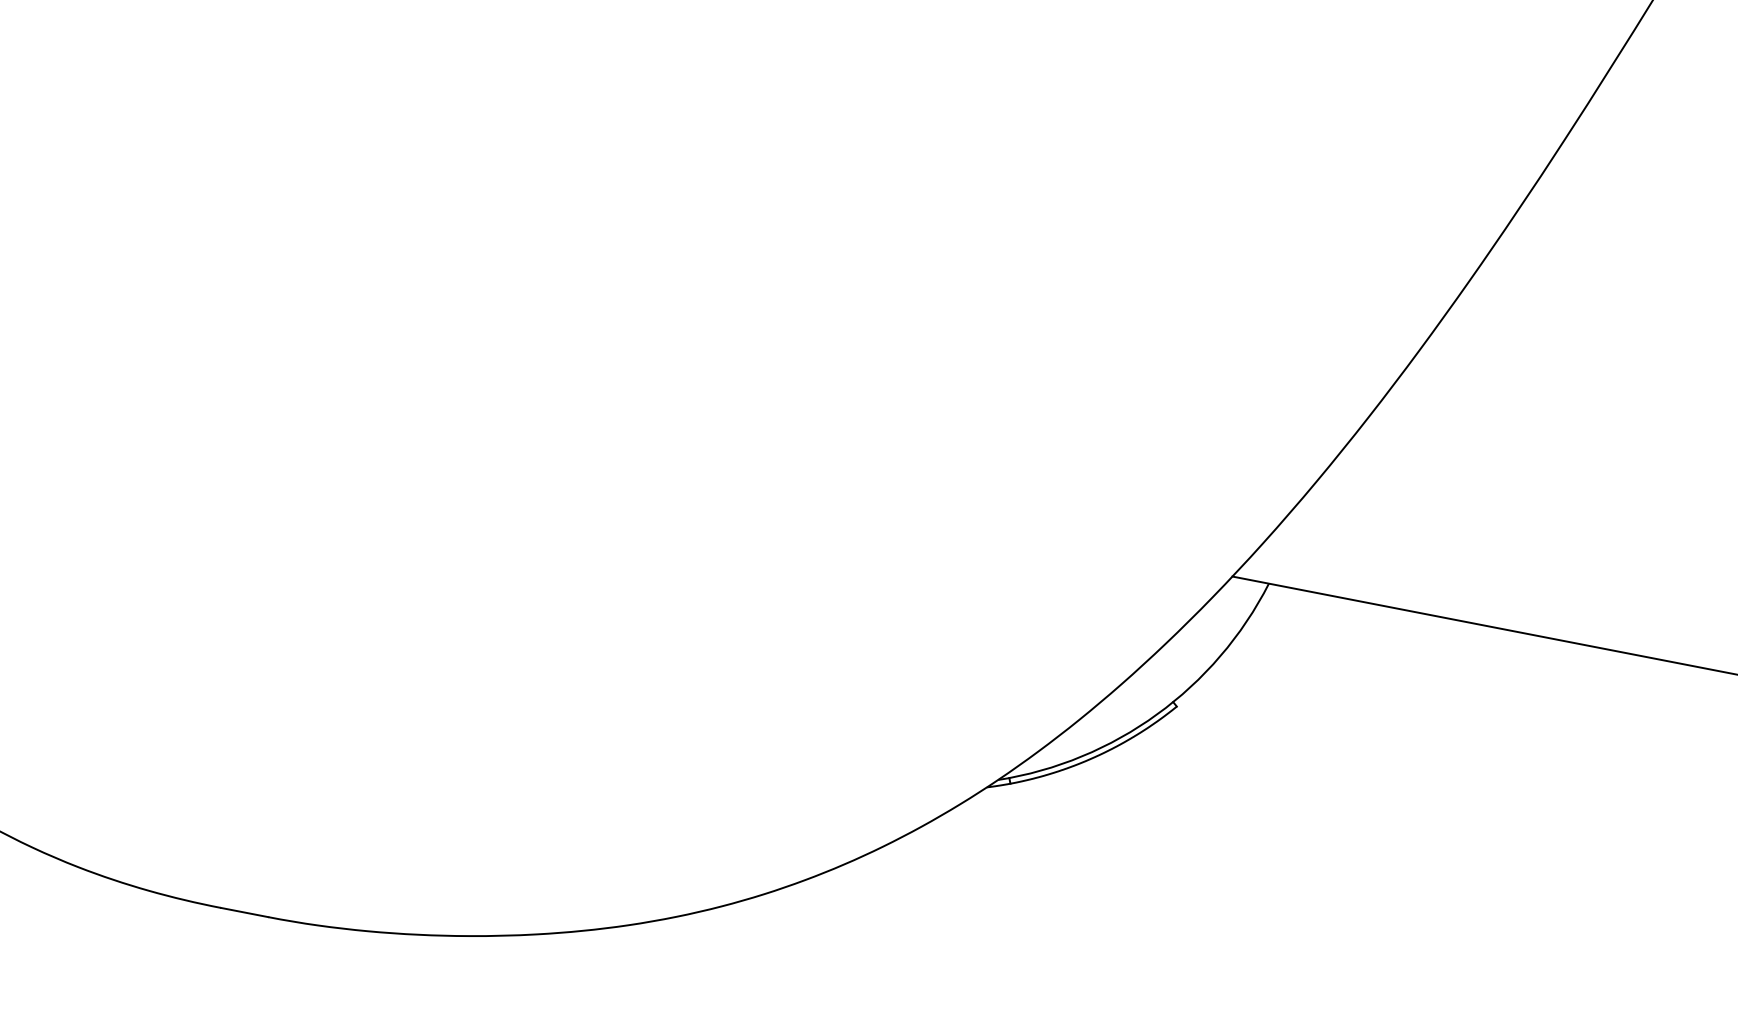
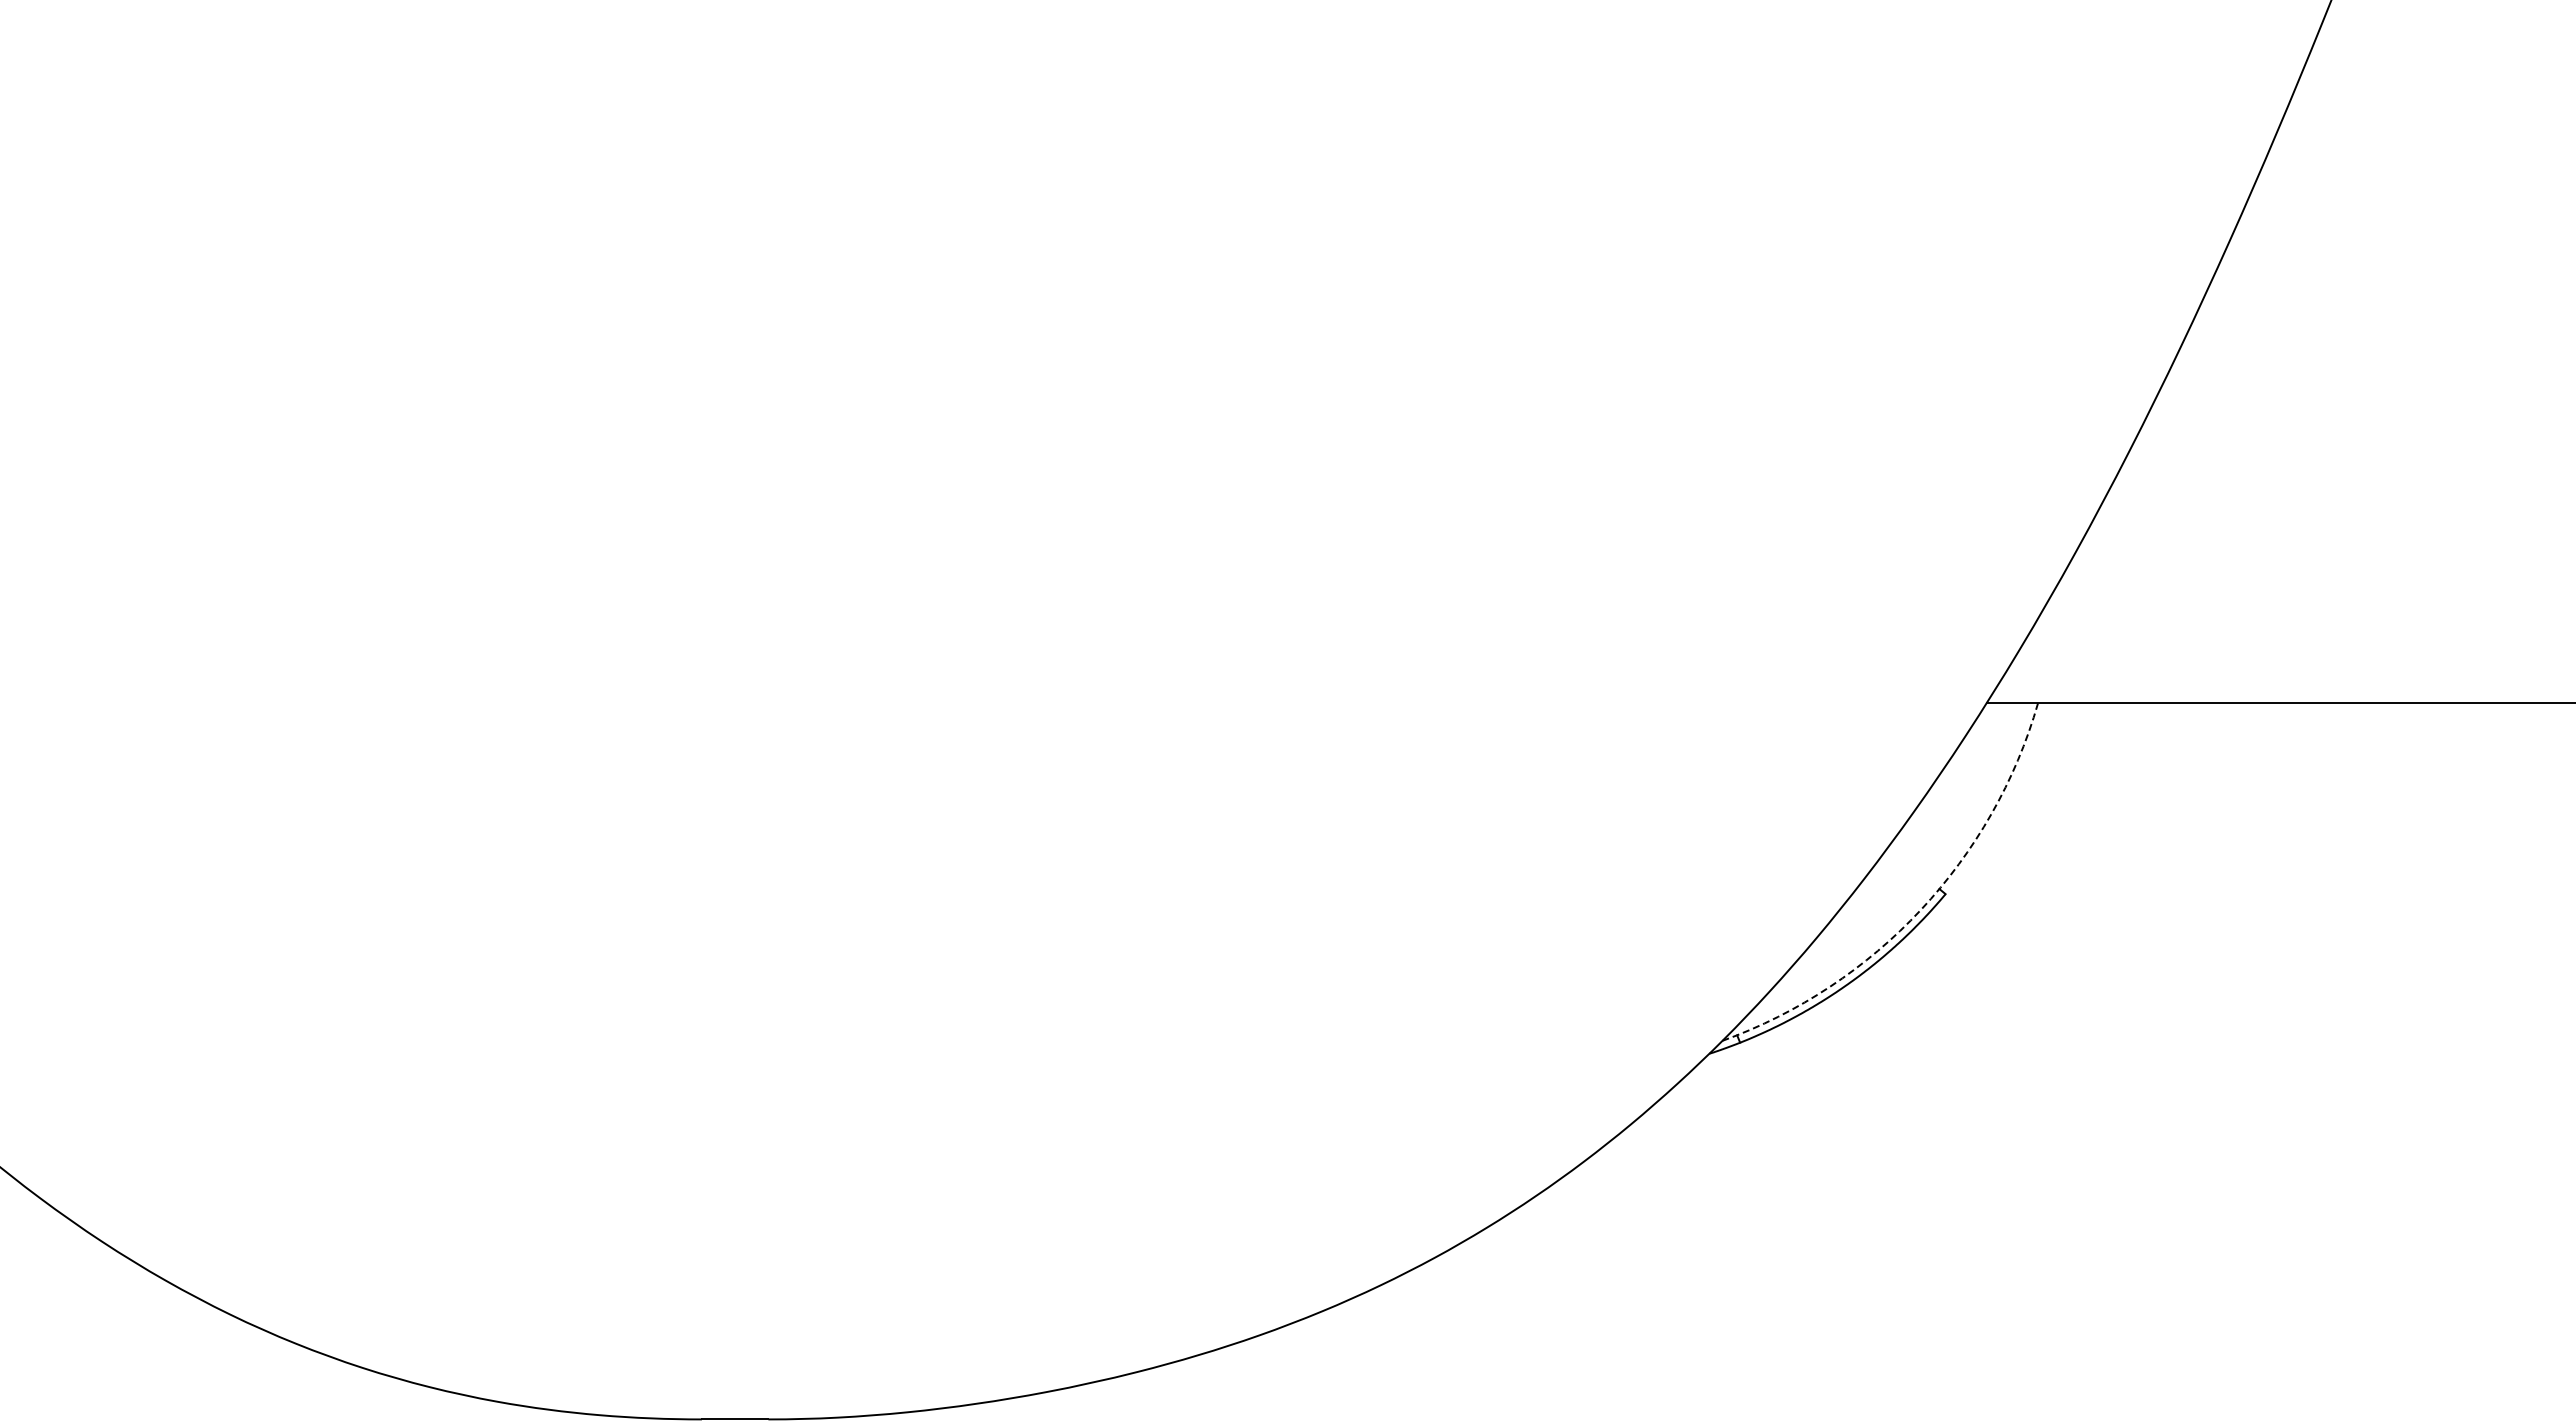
arc: (1156, 714) -> (1920, 909), solid -> dashed

